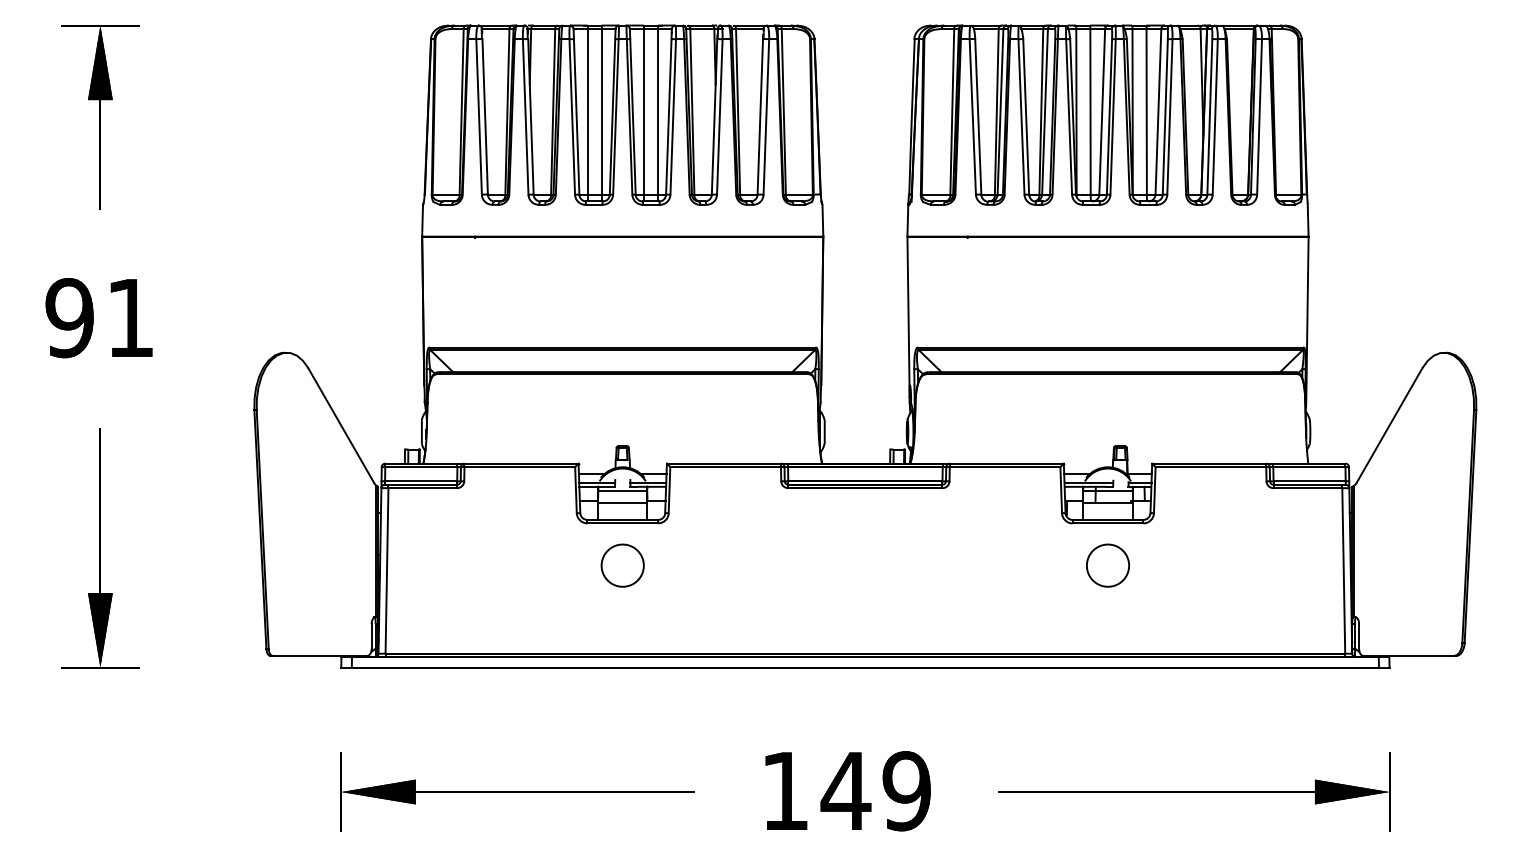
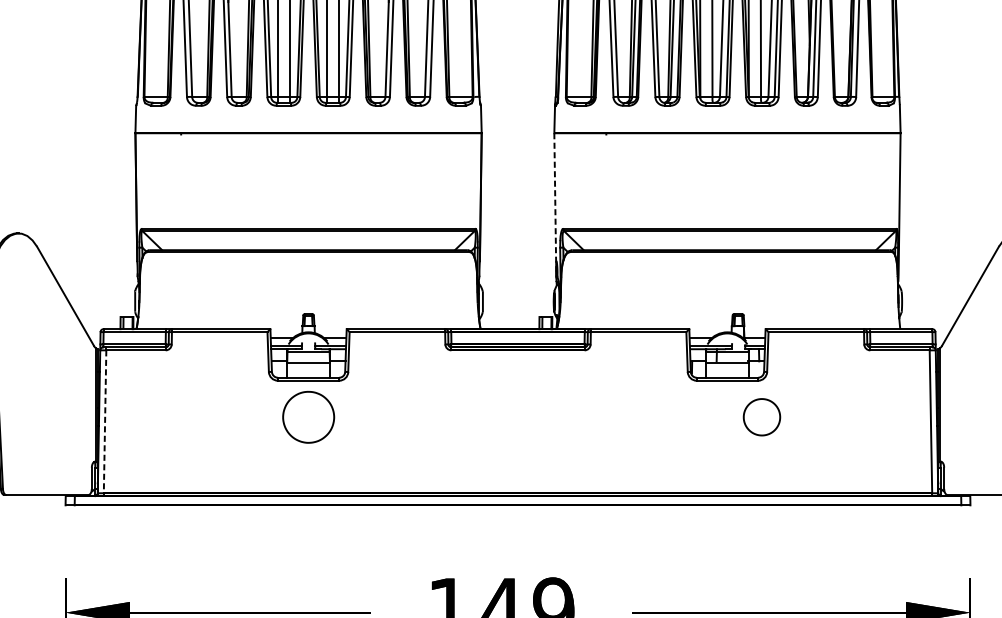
line: (908, 317) -> (555, 203), solid -> dashed
part: (622, 565) -> (308, 417), size x1.4
part: (1107, 565) -> (761, 417), moved
line: (387, 570) -> (105, 421), solid -> dashed

